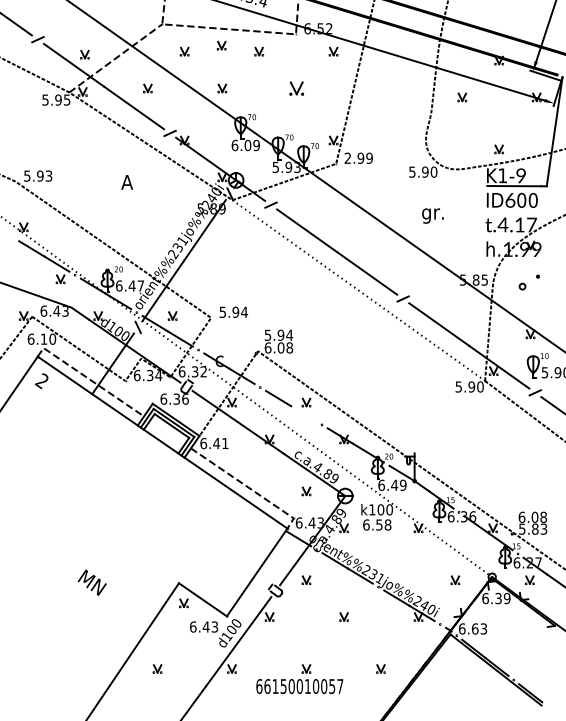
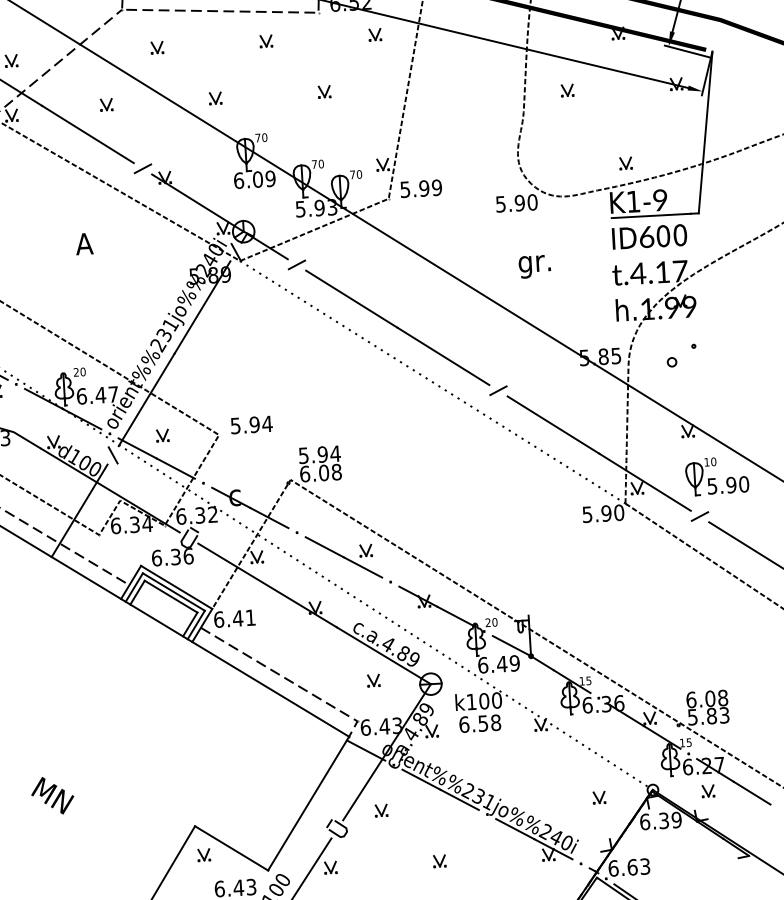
part: (221, 45) -> (210, 35), removed
part: (296, 88) -> (324, 91), size x0.62
text: (347, 157) -> (404, 188), 2.99 -> 5.99
line: (303, 413) -> (362, 566), added
text: (91, 582) -> (51, 795), moved

